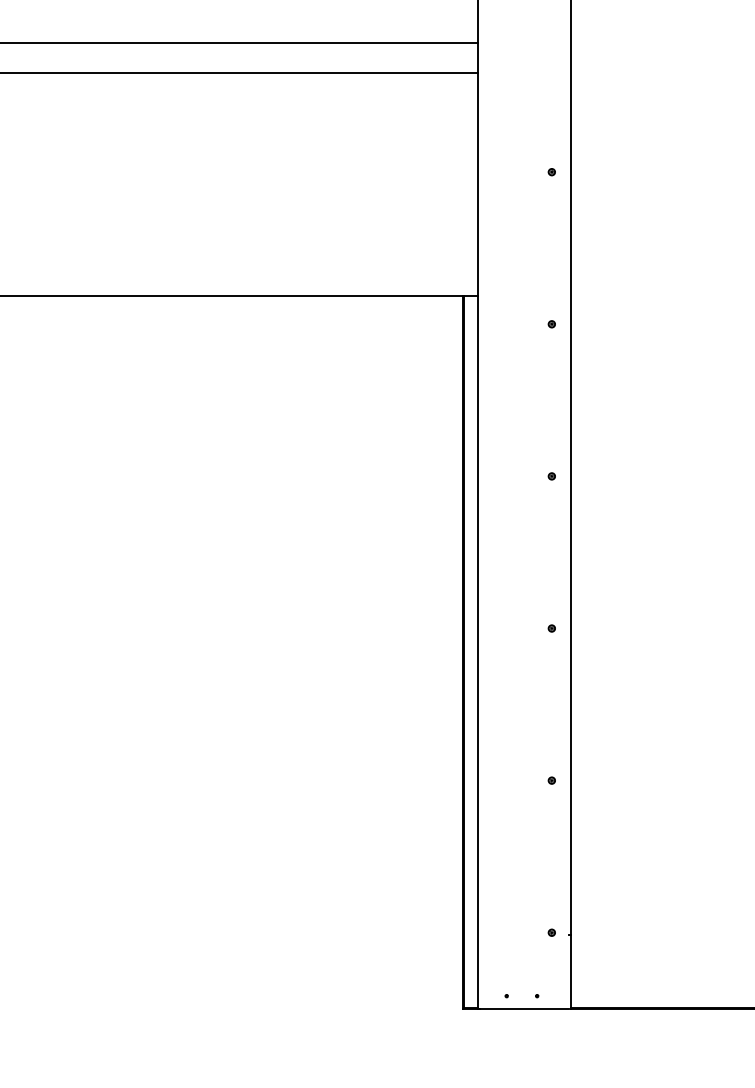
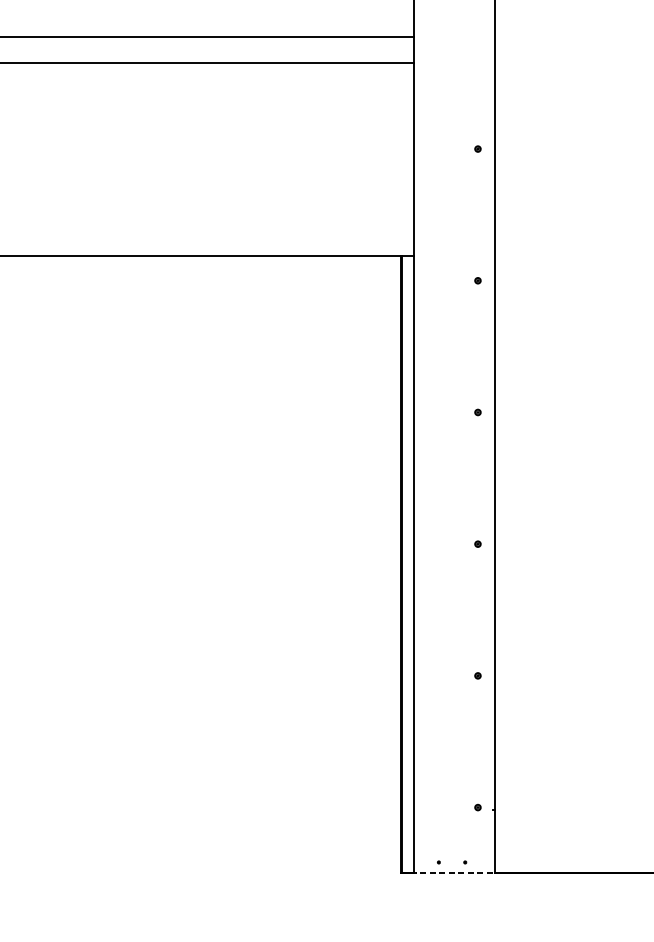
line: (524, 1008) -> (454, 873), solid -> dashed

